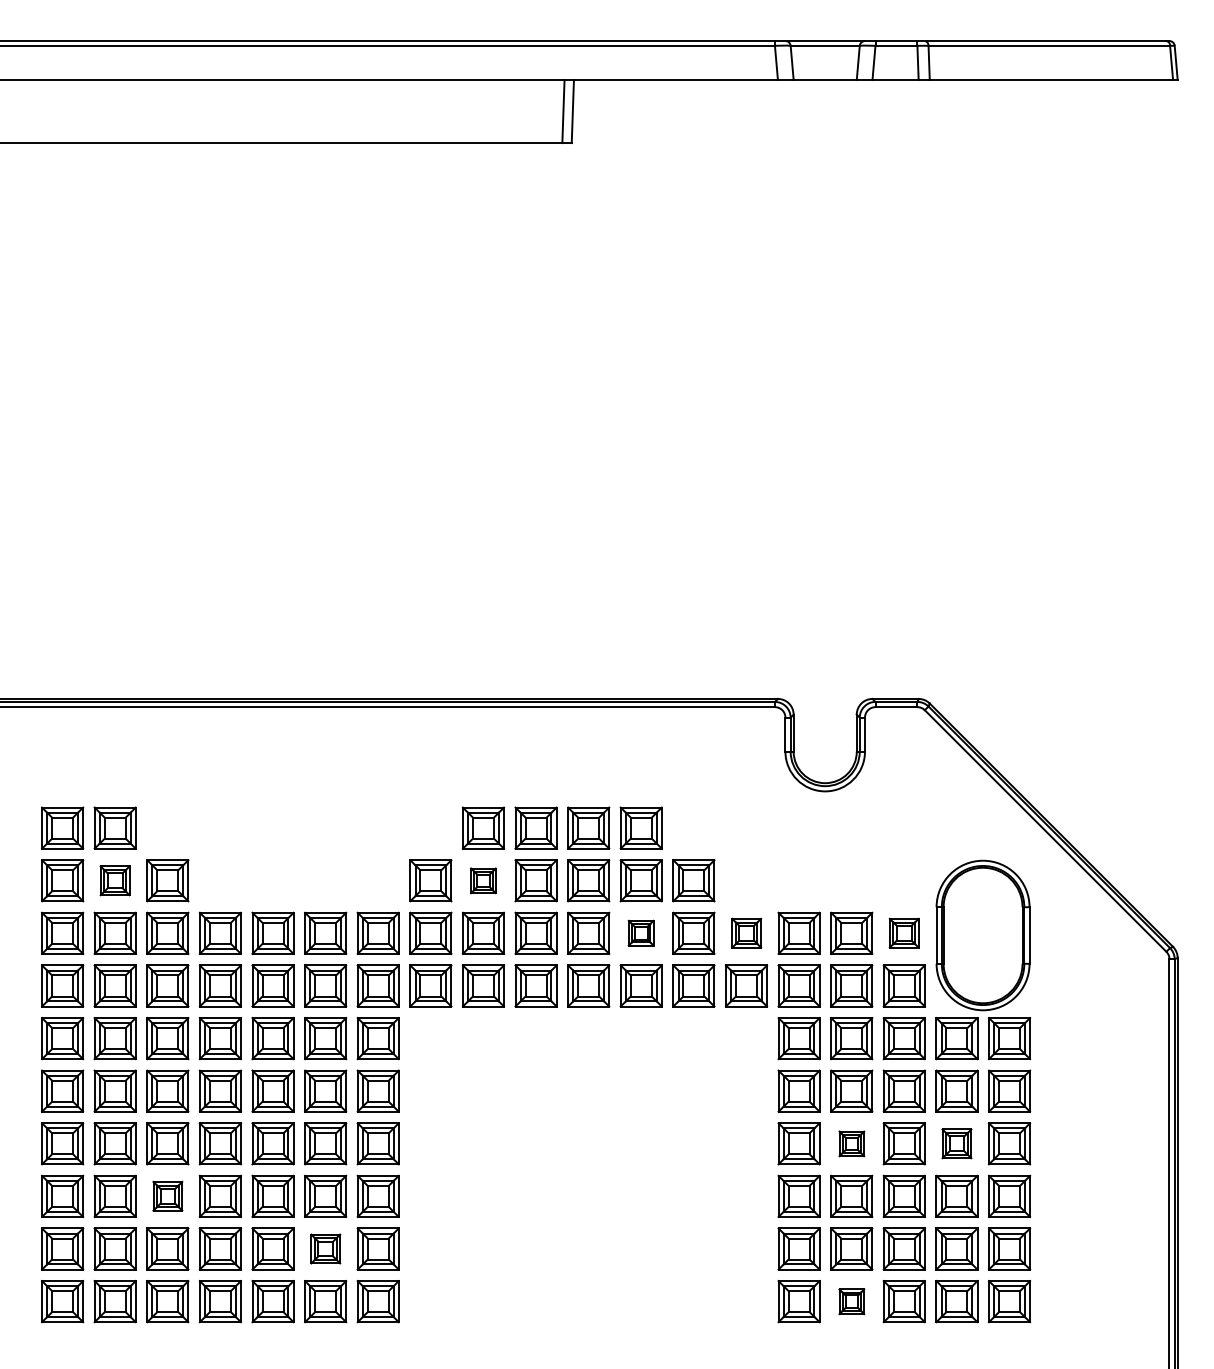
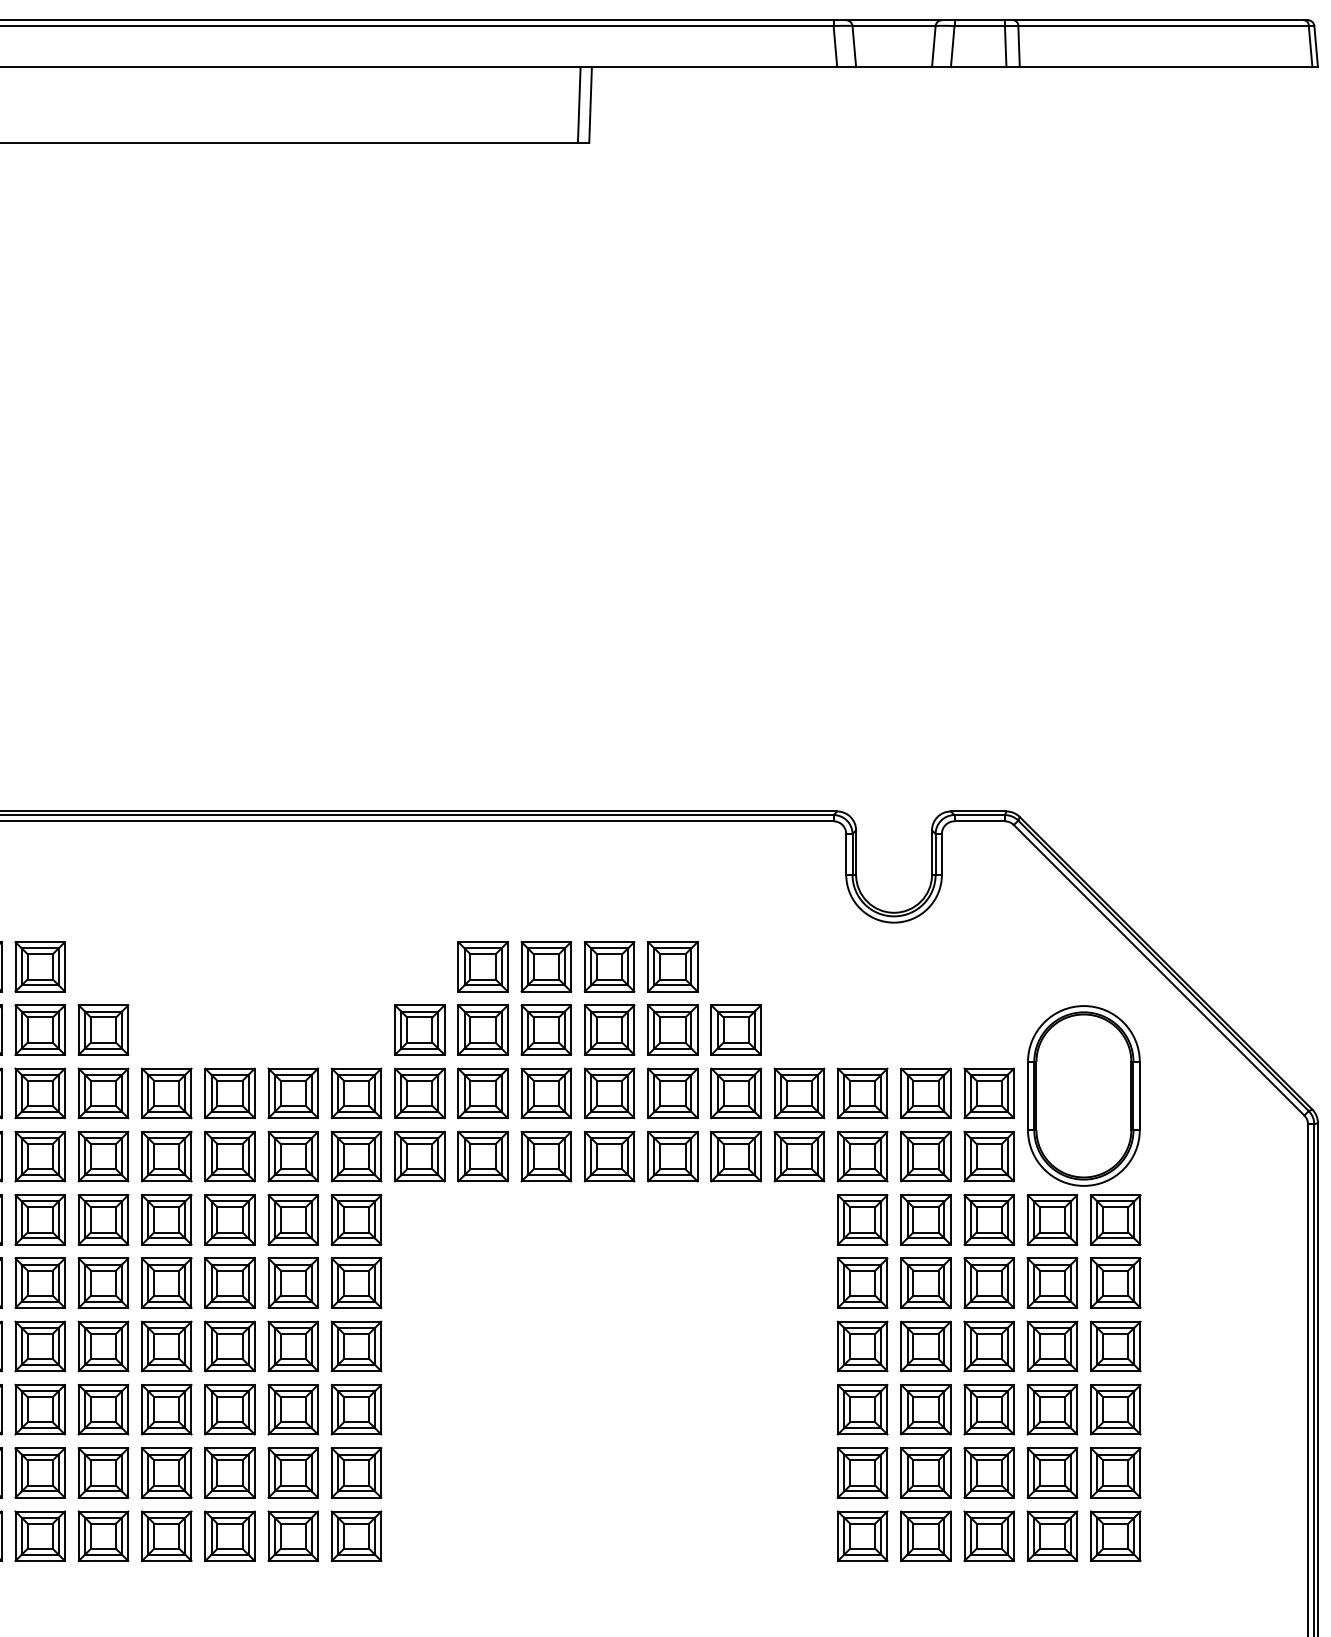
part: (114, 880) -> (39, 1029), size x1.43
part: (483, 880) -> (483, 1029), size x1.67
part: (640, 932) -> (671, 1092), size x1.67
part: (746, 932) -> (799, 1092), size x1.43
part: (903, 932) -> (988, 1092), size x1.43
part: (851, 1143) -> (925, 1346), size x1.67
part: (956, 1143) -> (1051, 1346), size x1.43
part: (167, 1195) -> (103, 1408), size x1.43
part: (325, 1248) -> (293, 1472), size x1.43
part: (851, 1301) -> (925, 1536), size x1.67

